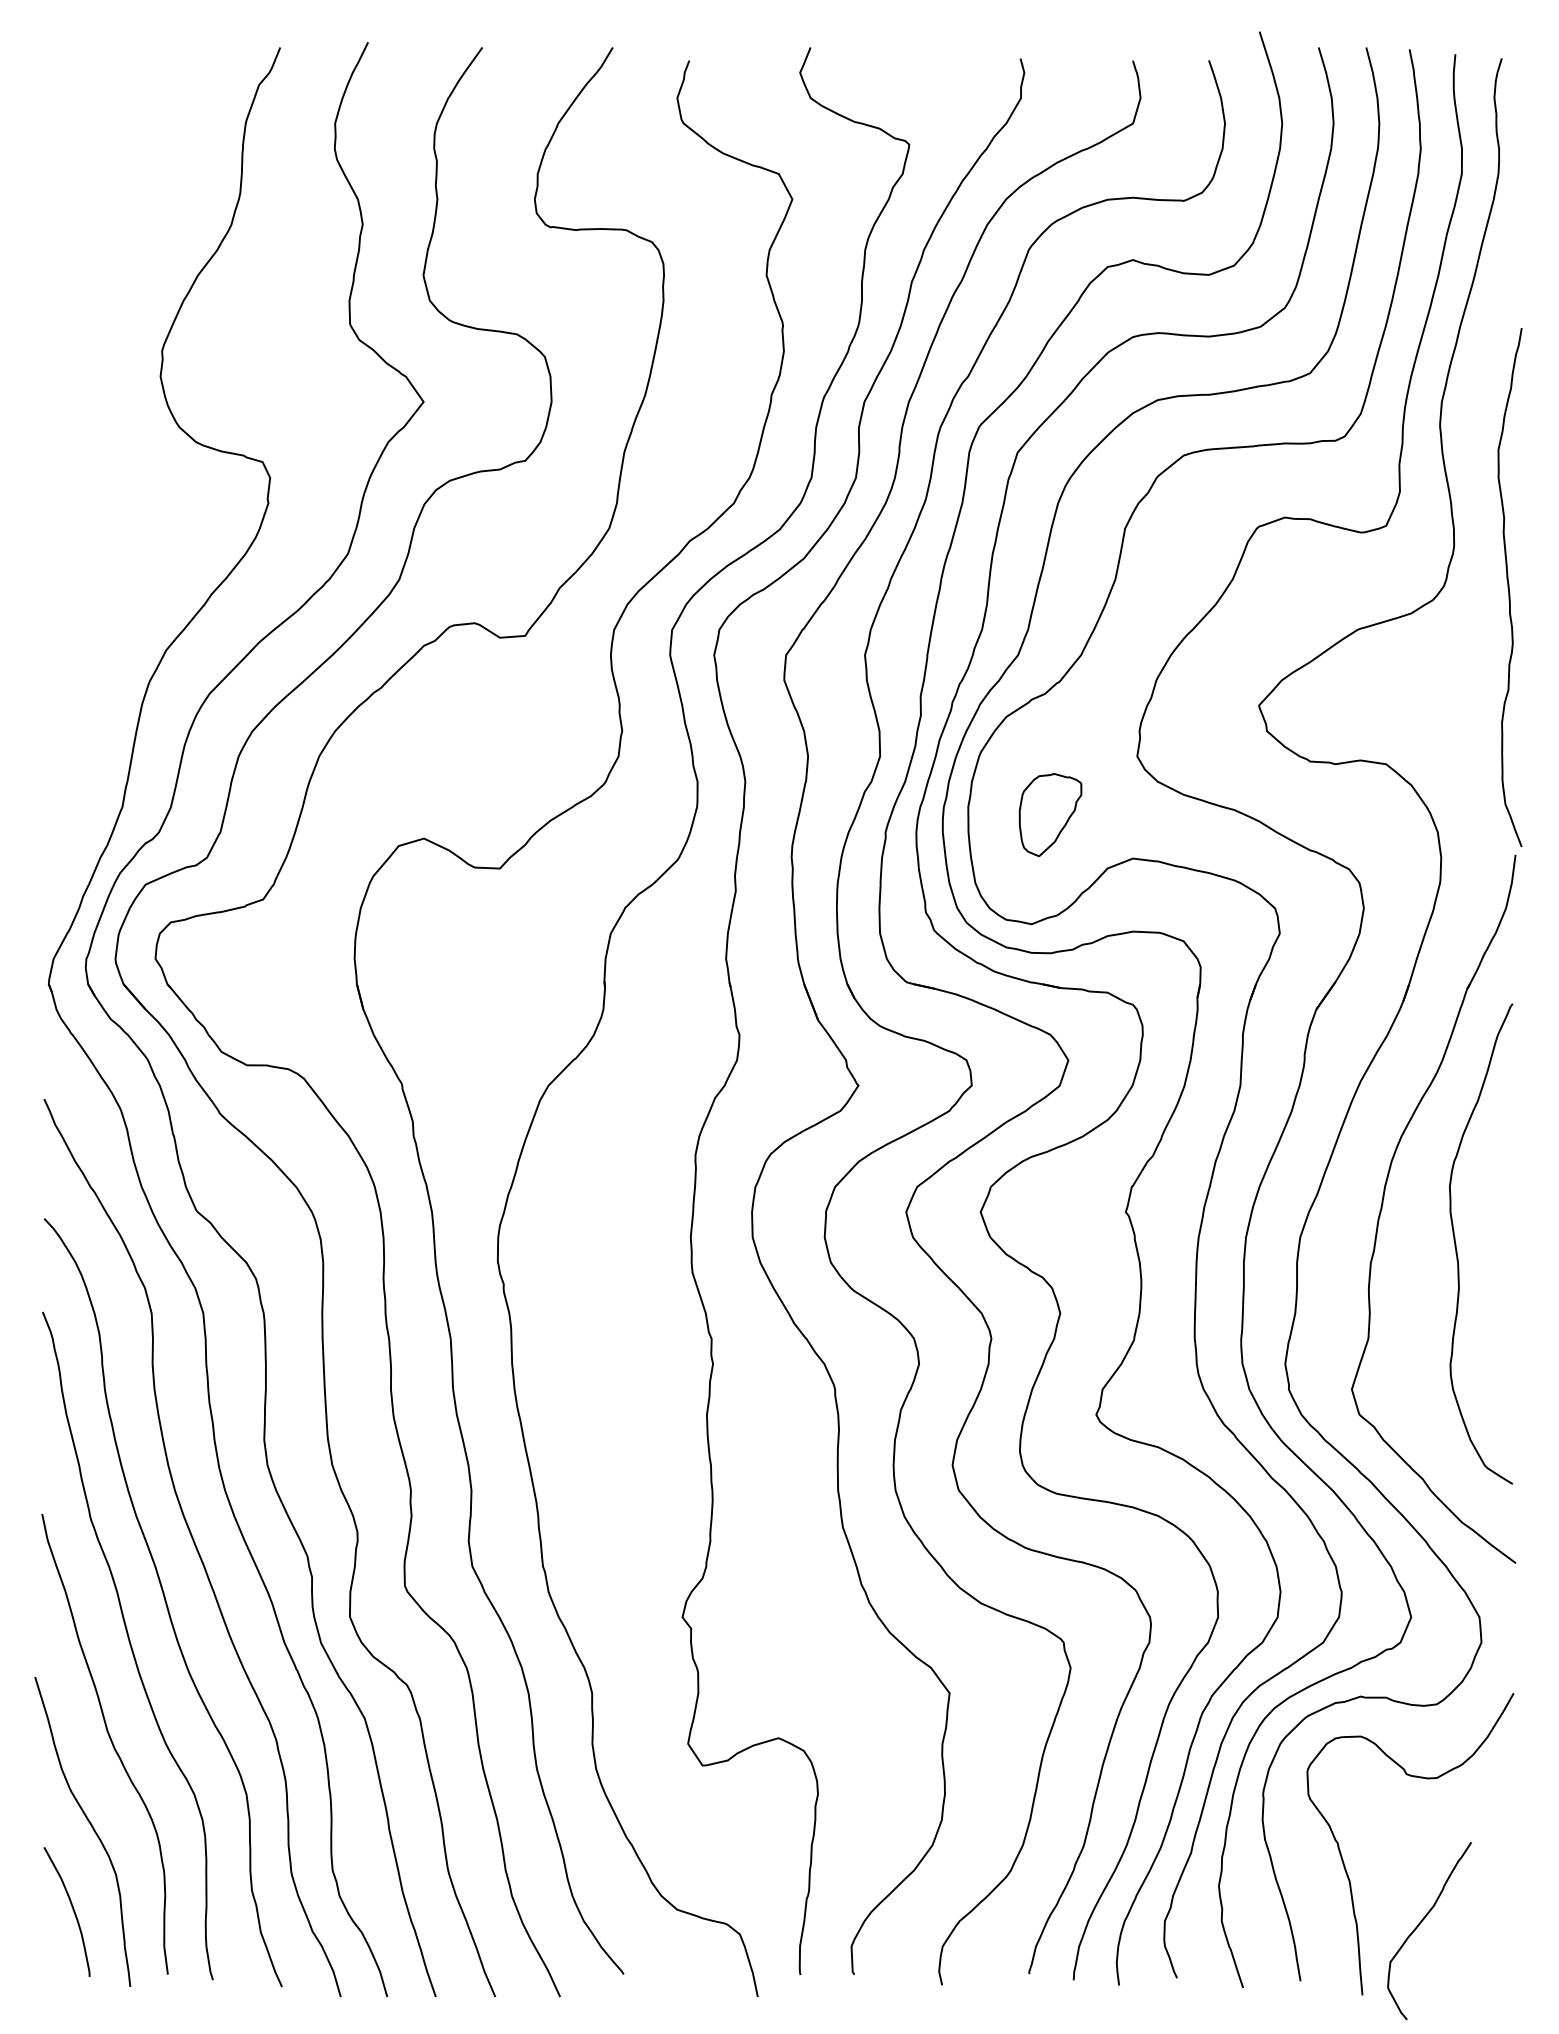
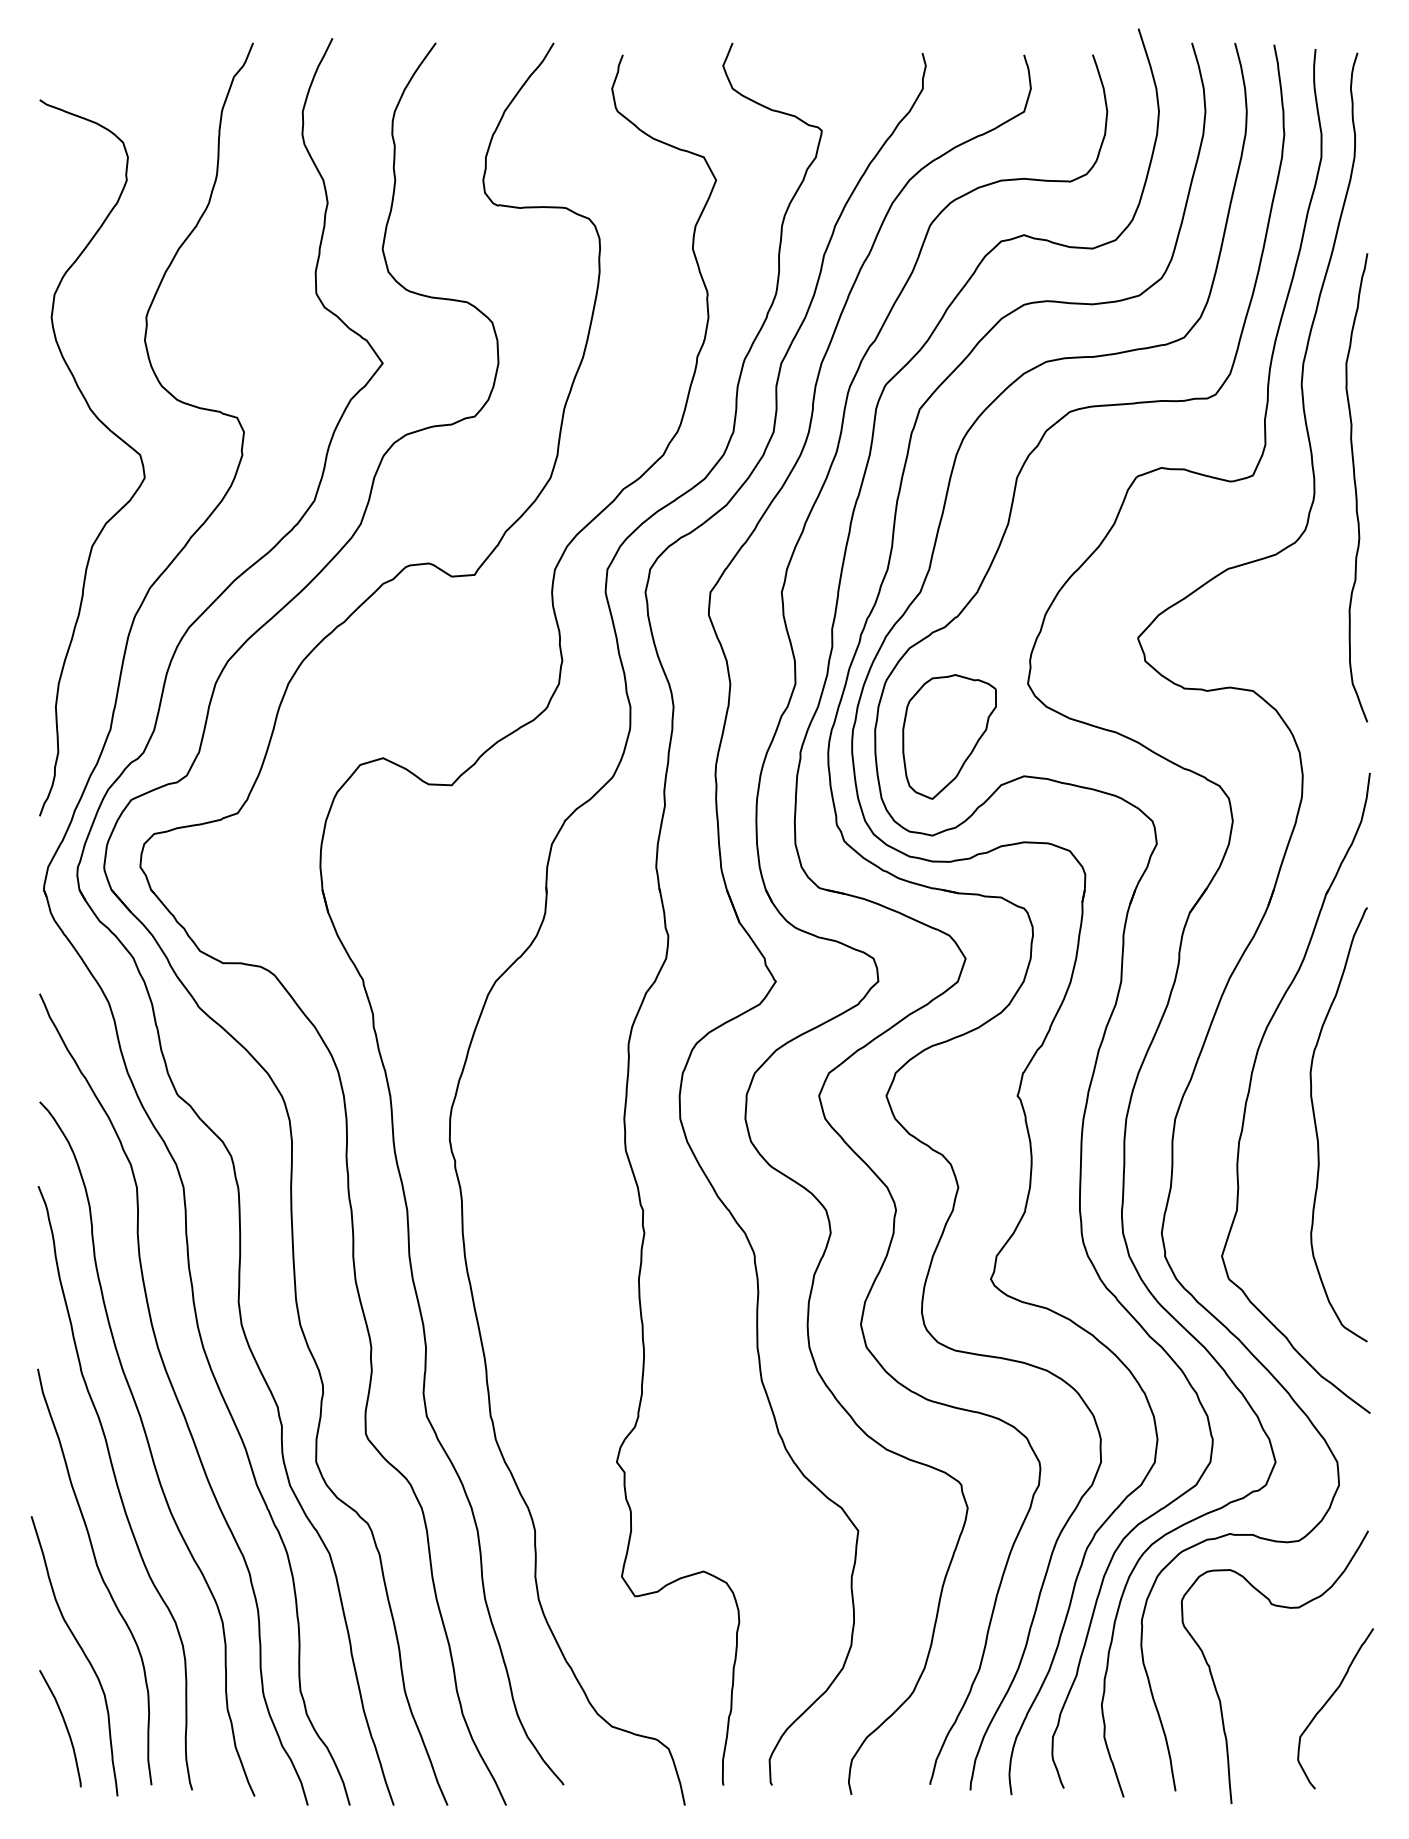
curve: (124, 479) -> (112, 433), added
curve: (1509, 587) -> (1356, 487), moved
part: (1050, 814) -> (949, 736), size x1.67
curve: (1421, 1923) -> (1328, 1701), moved

